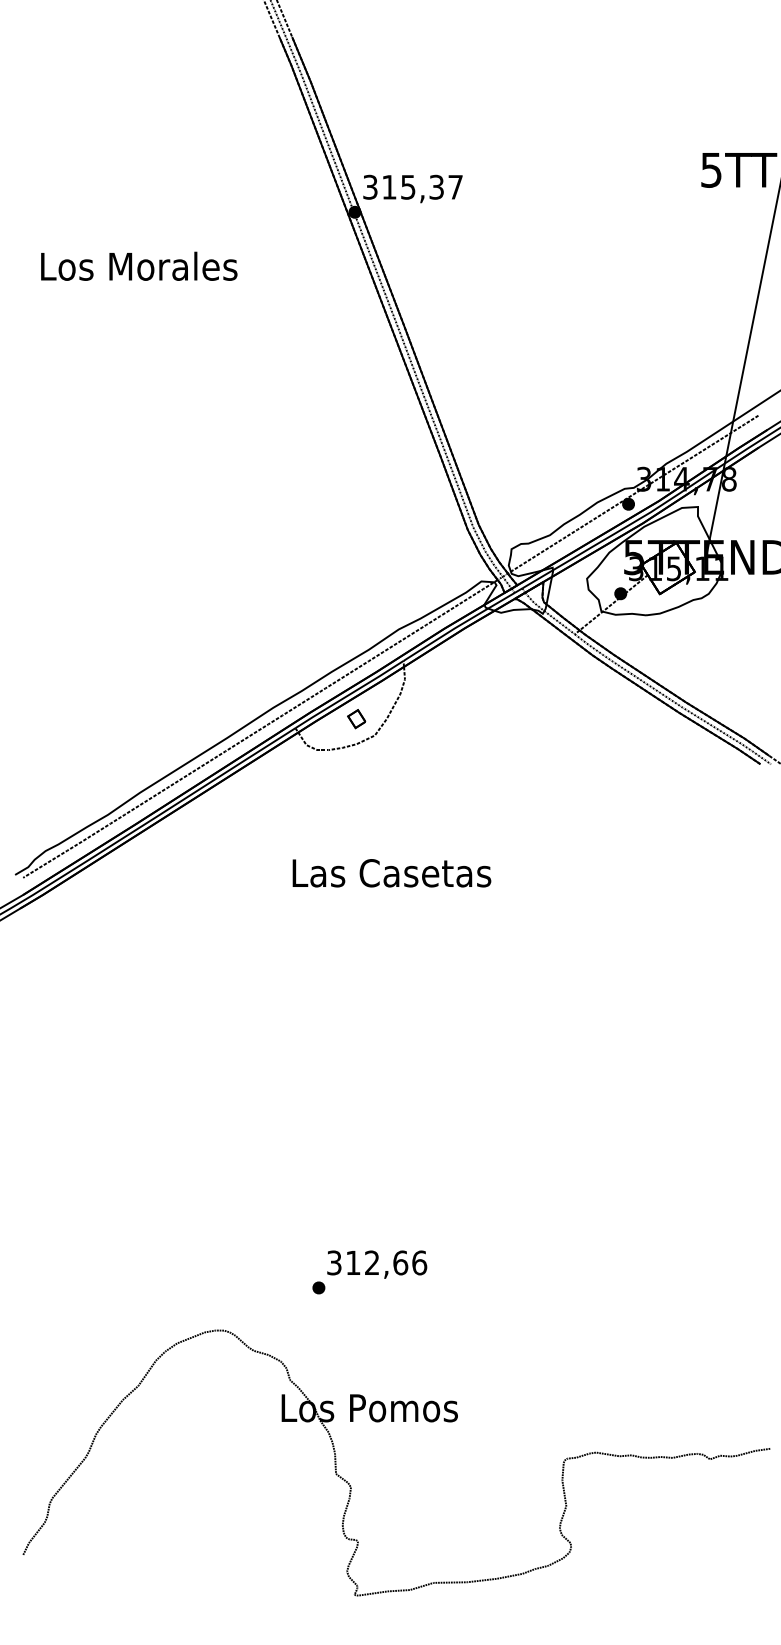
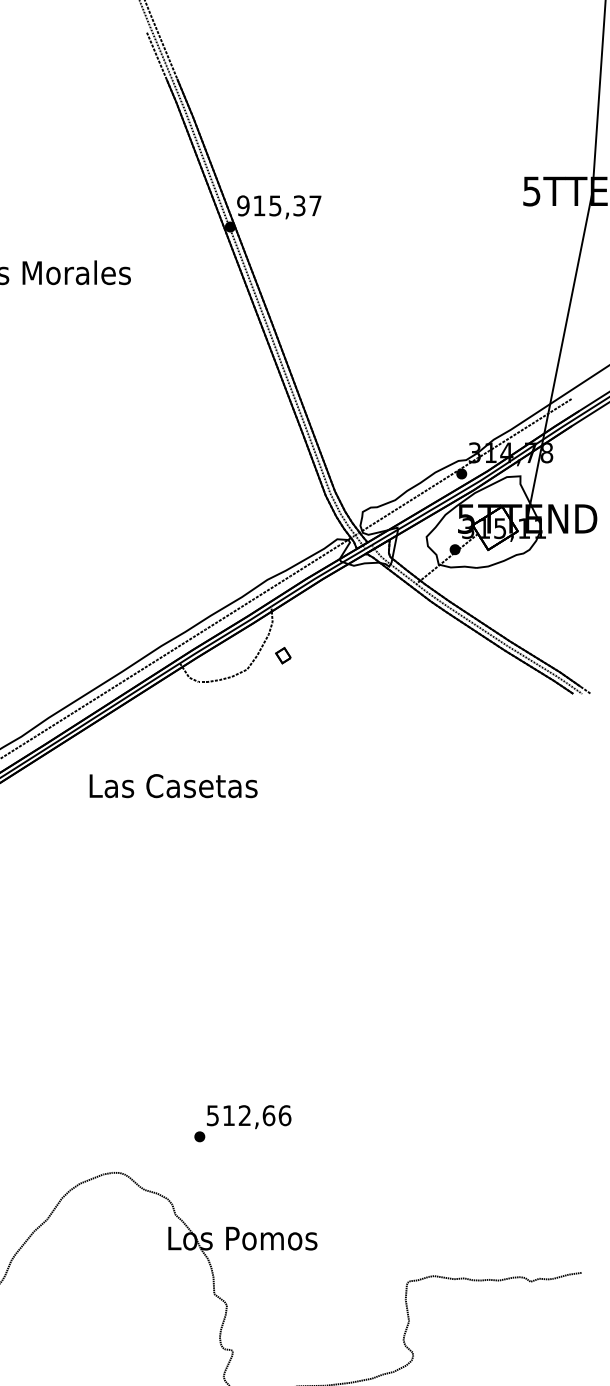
text: (370, 187) -> (243, 206), 315,37 -> 915,37
part: (356, 719) -> (283, 656), moved
text: (391, 873) -> (173, 786), moved
text: (334, 1262) -> (213, 1115), 312,66 -> 512,66

